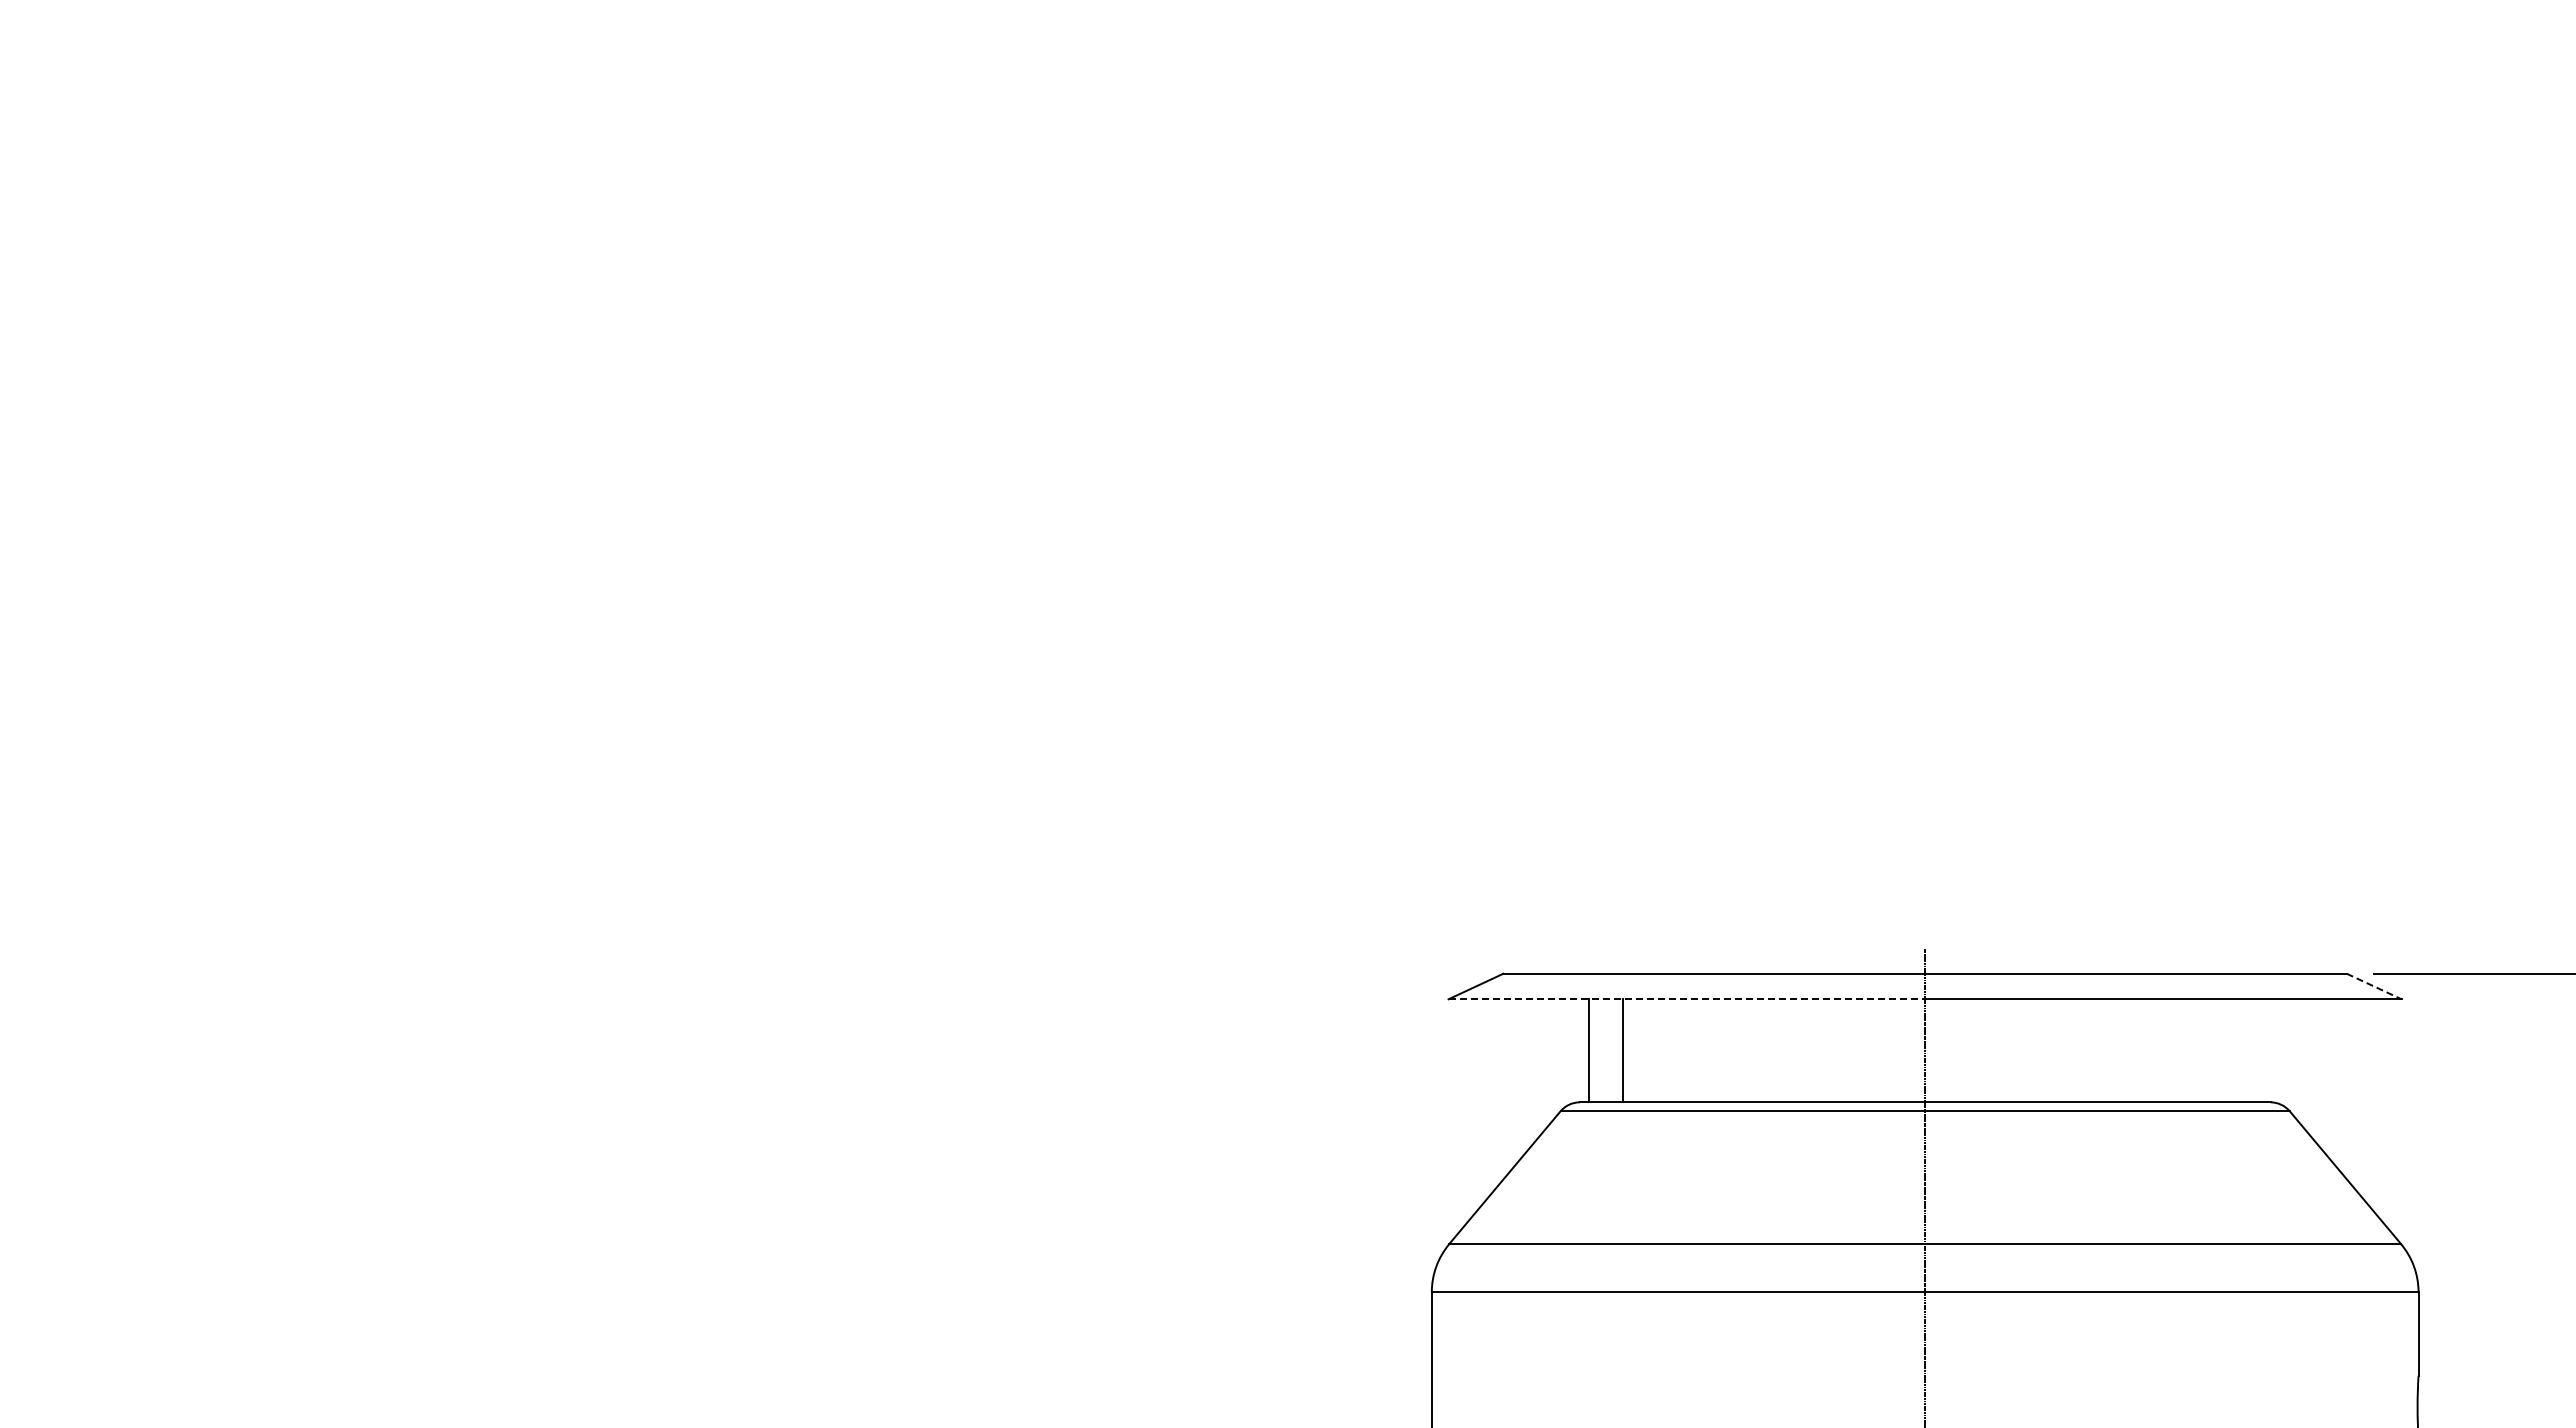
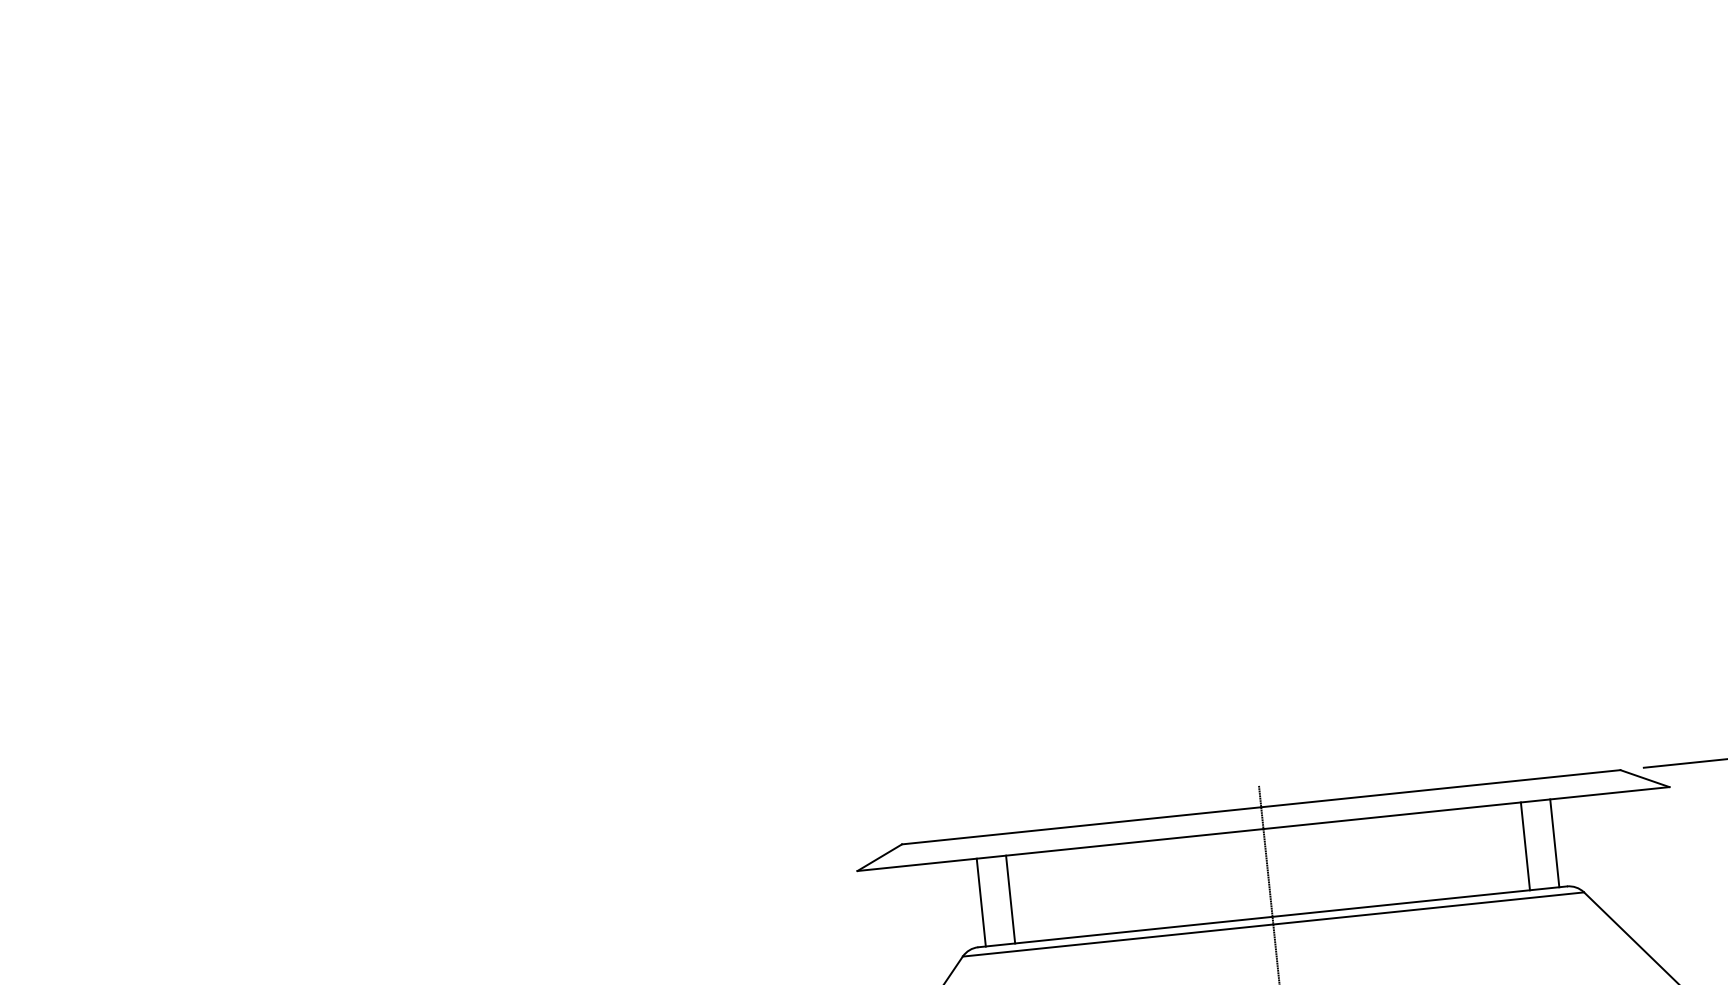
line: (2374, 986) -> (1645, 778), dashed -> solid
line: (1687, 999) -> (1061, 850), dashed -> solid
line: (2227, 1050) -> (1525, 846), added
line: (2261, 1050) -> (1554, 843), added

